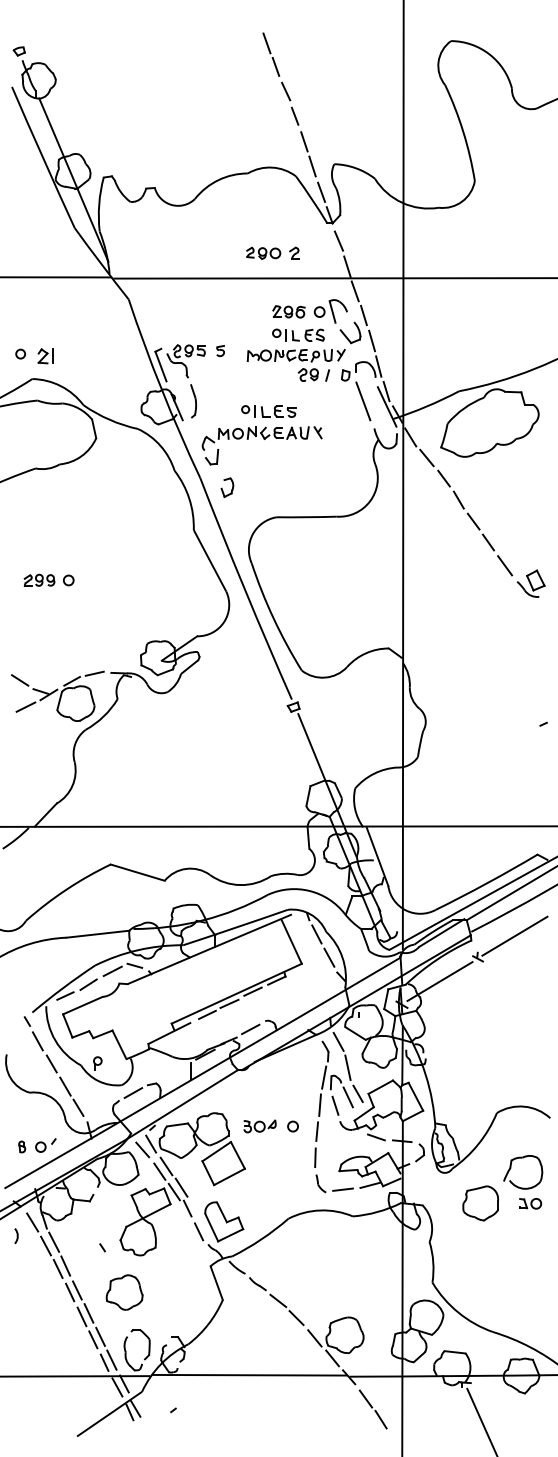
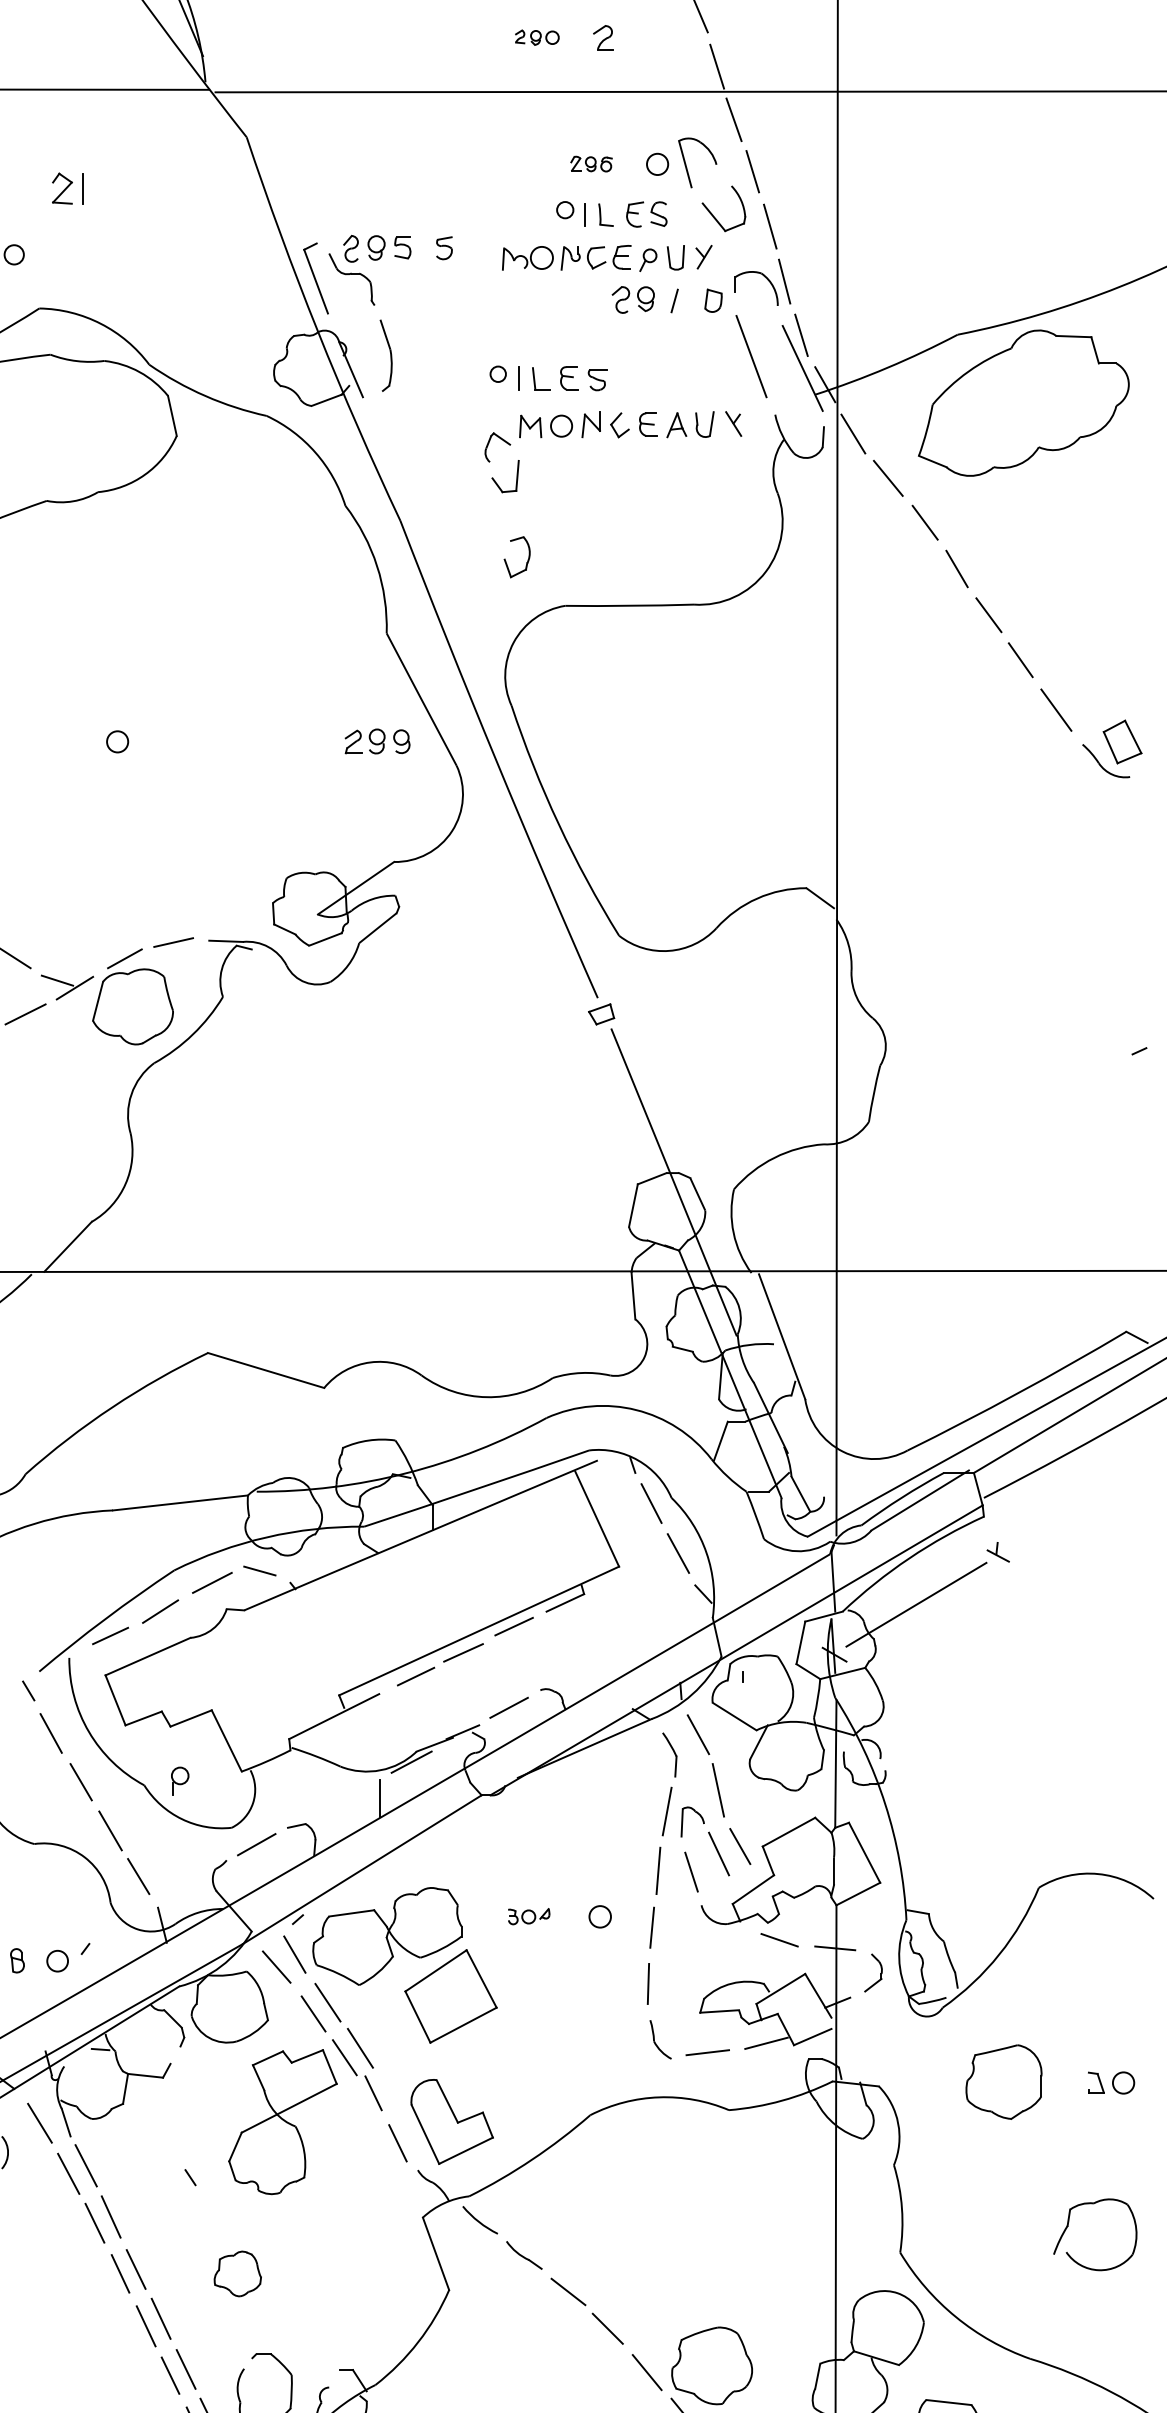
part: (263, 252) -> (536, 36), size x0.6
part: (288, 311) -> (590, 163), size x0.6
part: (45, 356) -> (67, 188), moved
part: (263, 439) -> (616, 438), moved
part: (227, 487) -> (517, 556), moved
part: (39, 579) -> (377, 739), moved
line: (514, 935) -> (1076, 1505), removed
part: (259, 1126) -> (528, 1916), size x0.6
part: (511, 1168) -> (1070, 2226), moved
part: (124, 1292) -> (237, 2273), size x0.6

